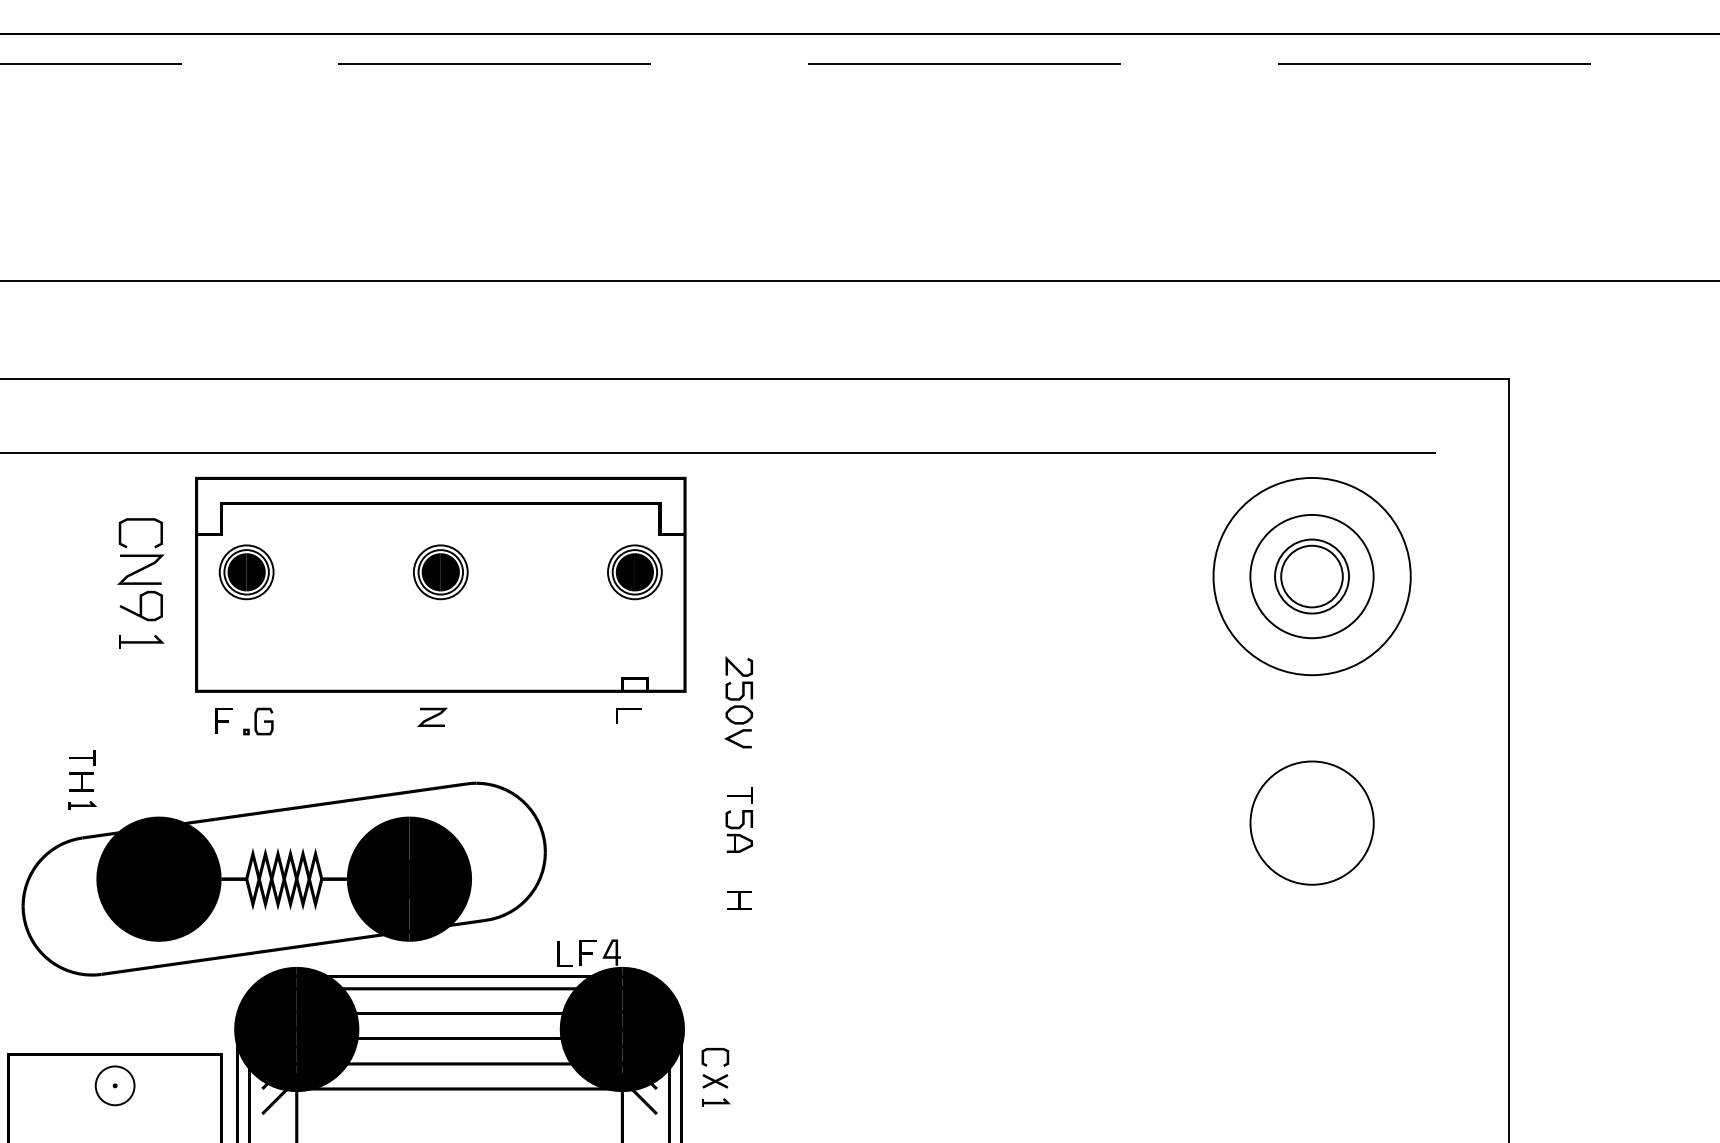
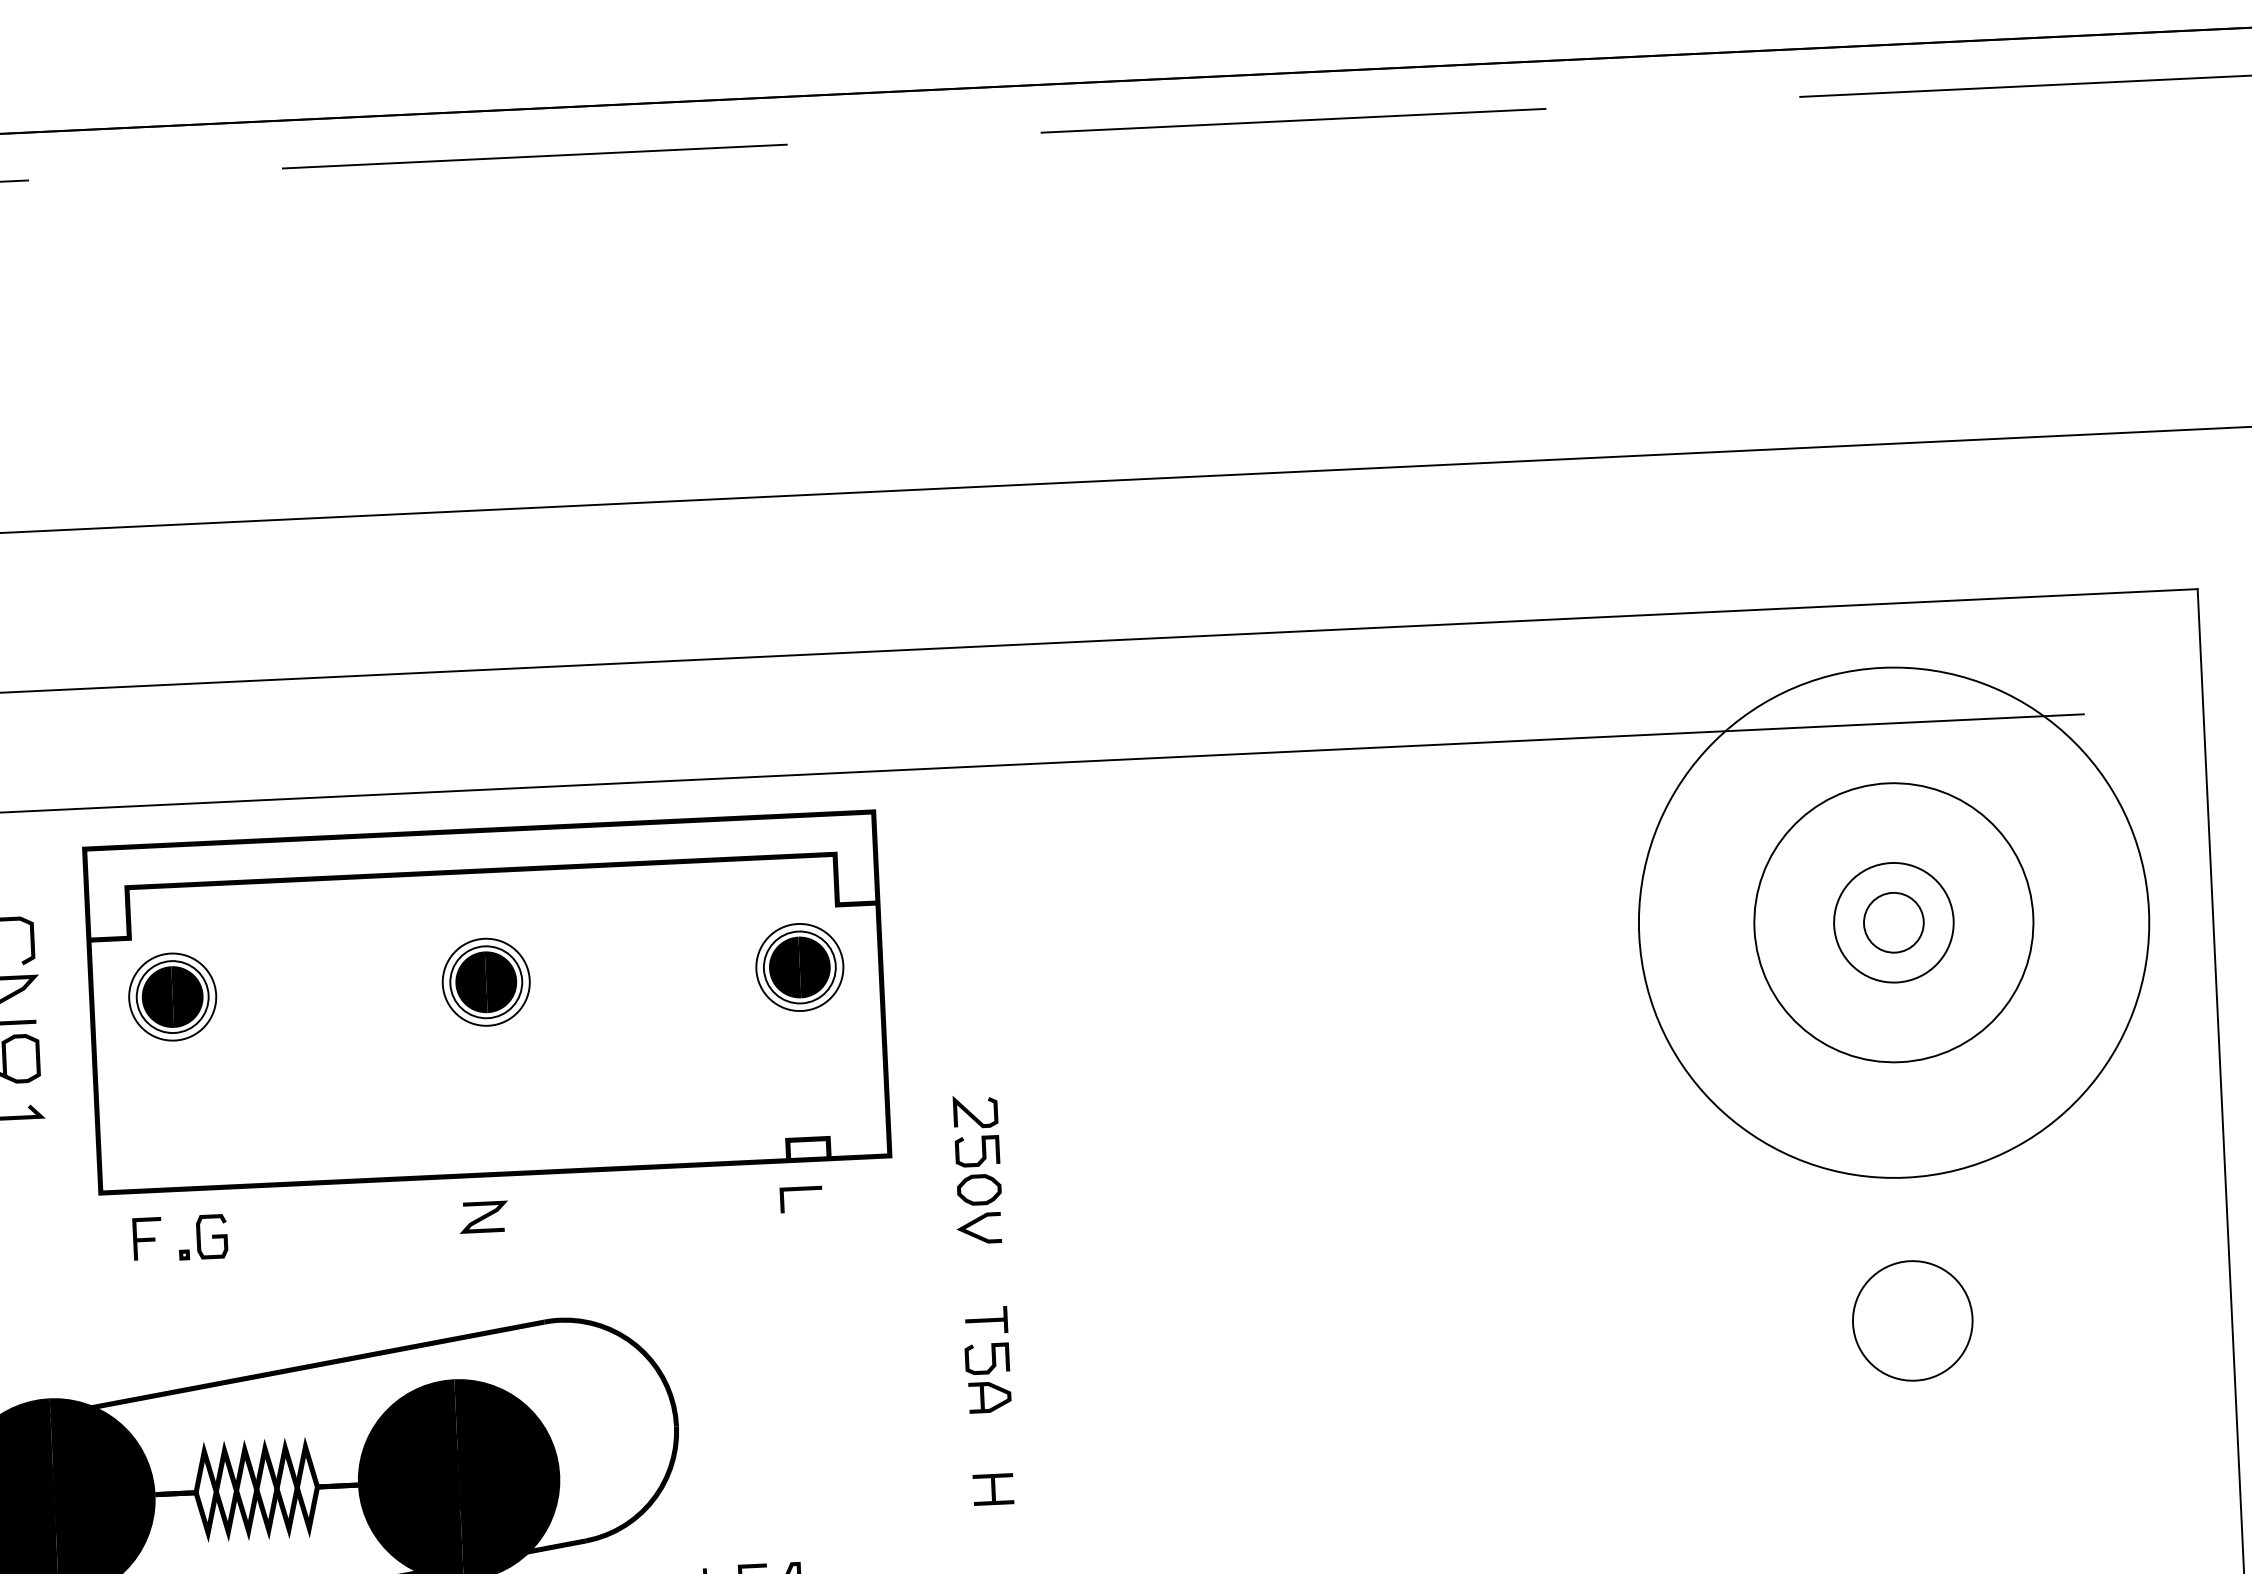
circle: (1311, 576) -> (1893, 922), size x0.6
circle: (1311, 576) -> (1893, 922), size x1.4
circle: (1311, 576) -> (1893, 922), size x1.6
circle: (1311, 822) -> (1911, 1320), size x0.6

